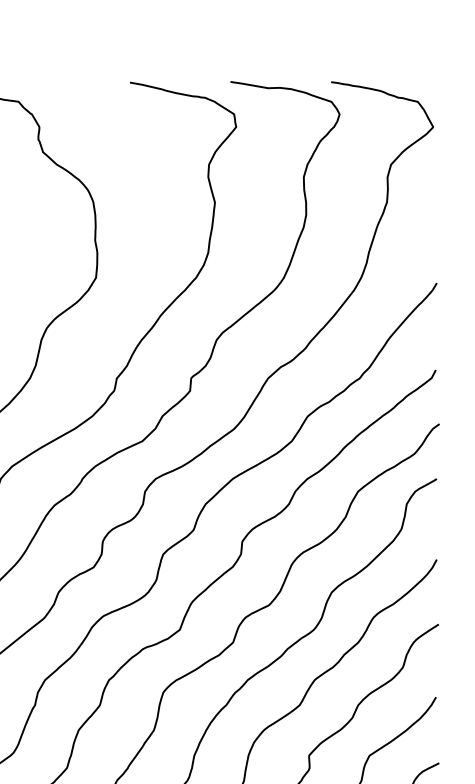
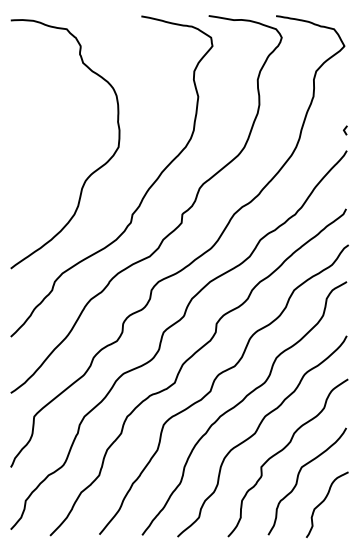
line: (434, 252) -> (345, 130), added

